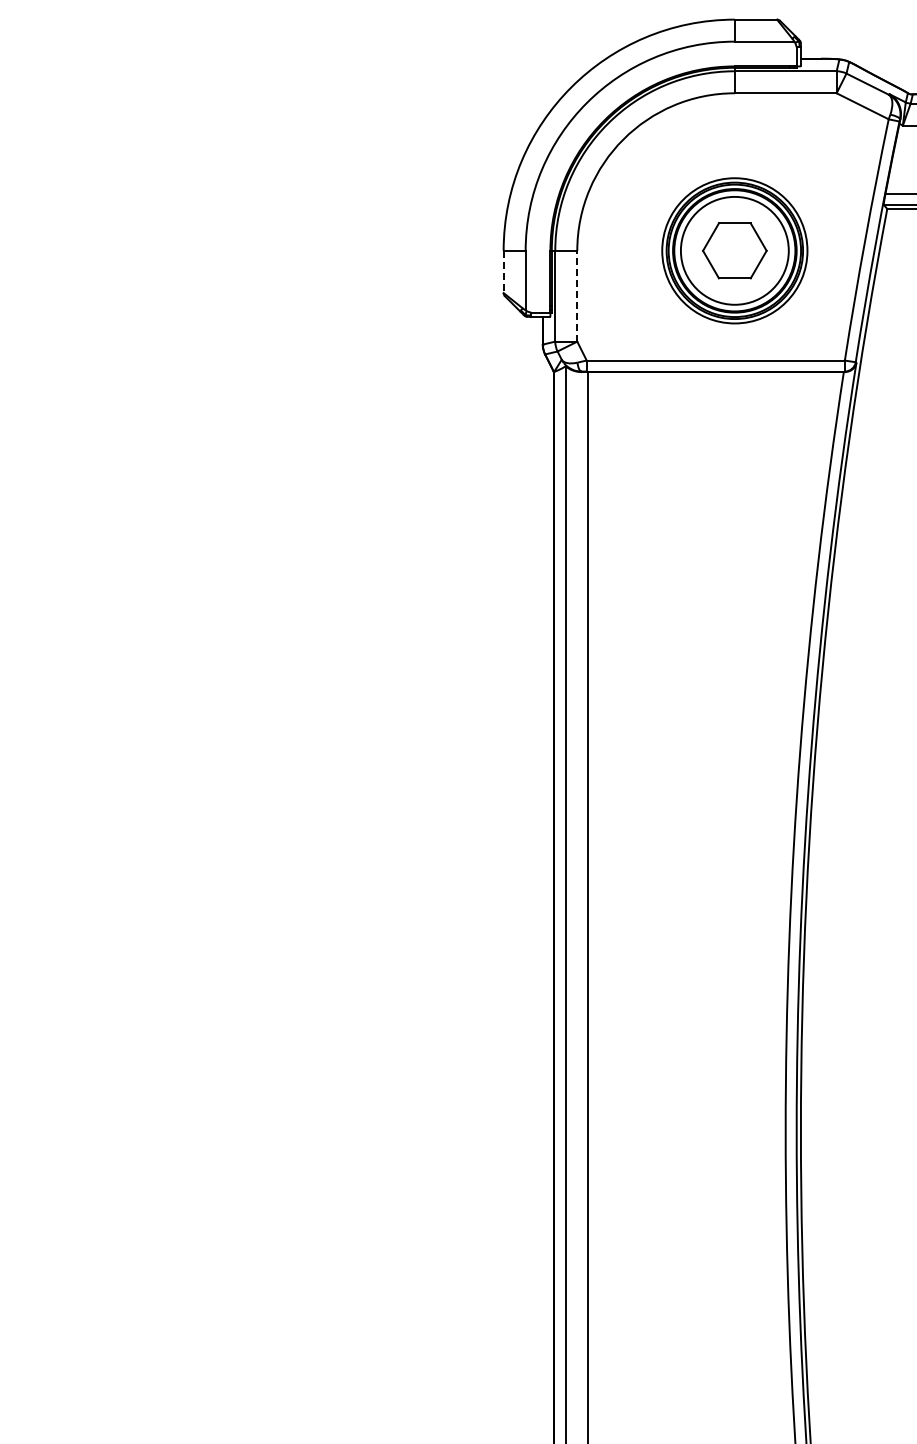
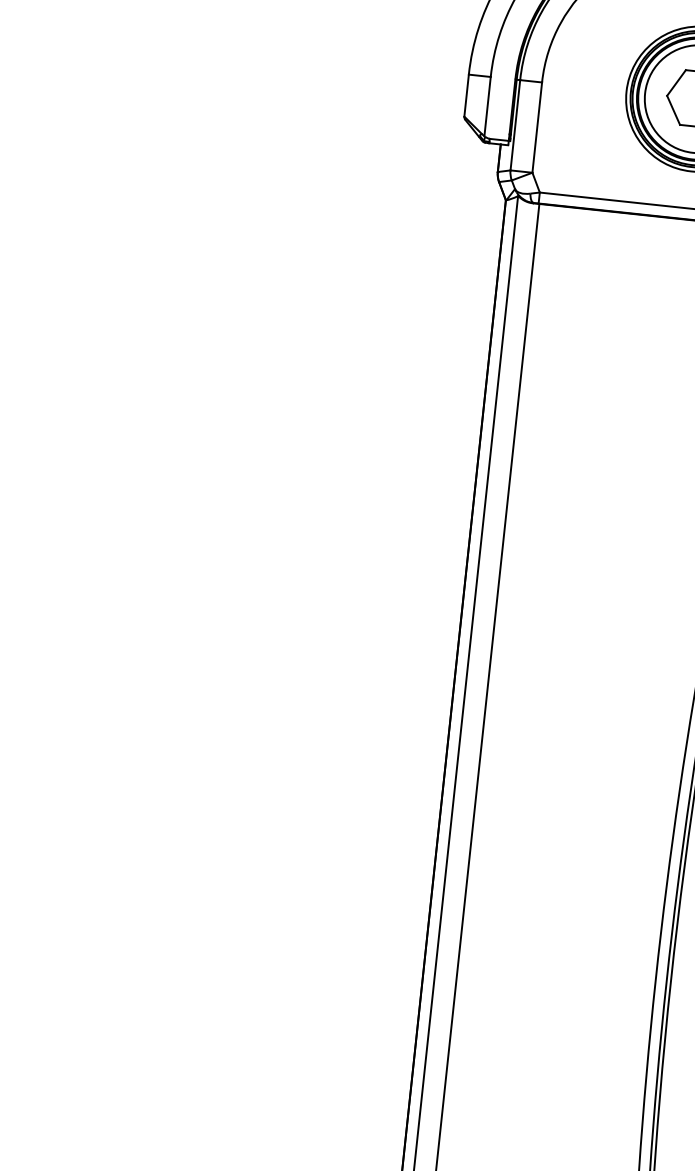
line: (503, 272) -> (466, 96), dashed -> solid
line: (577, 295) -> (537, 126), dashed -> solid

